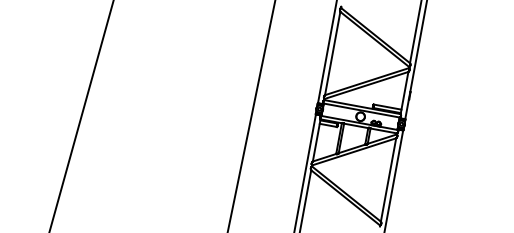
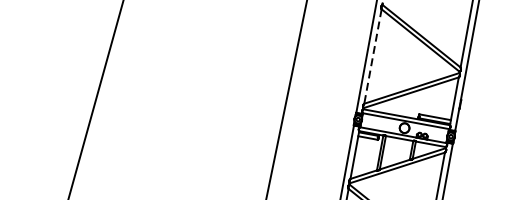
line: (332, 54) -> (372, 57), solid -> dashed

